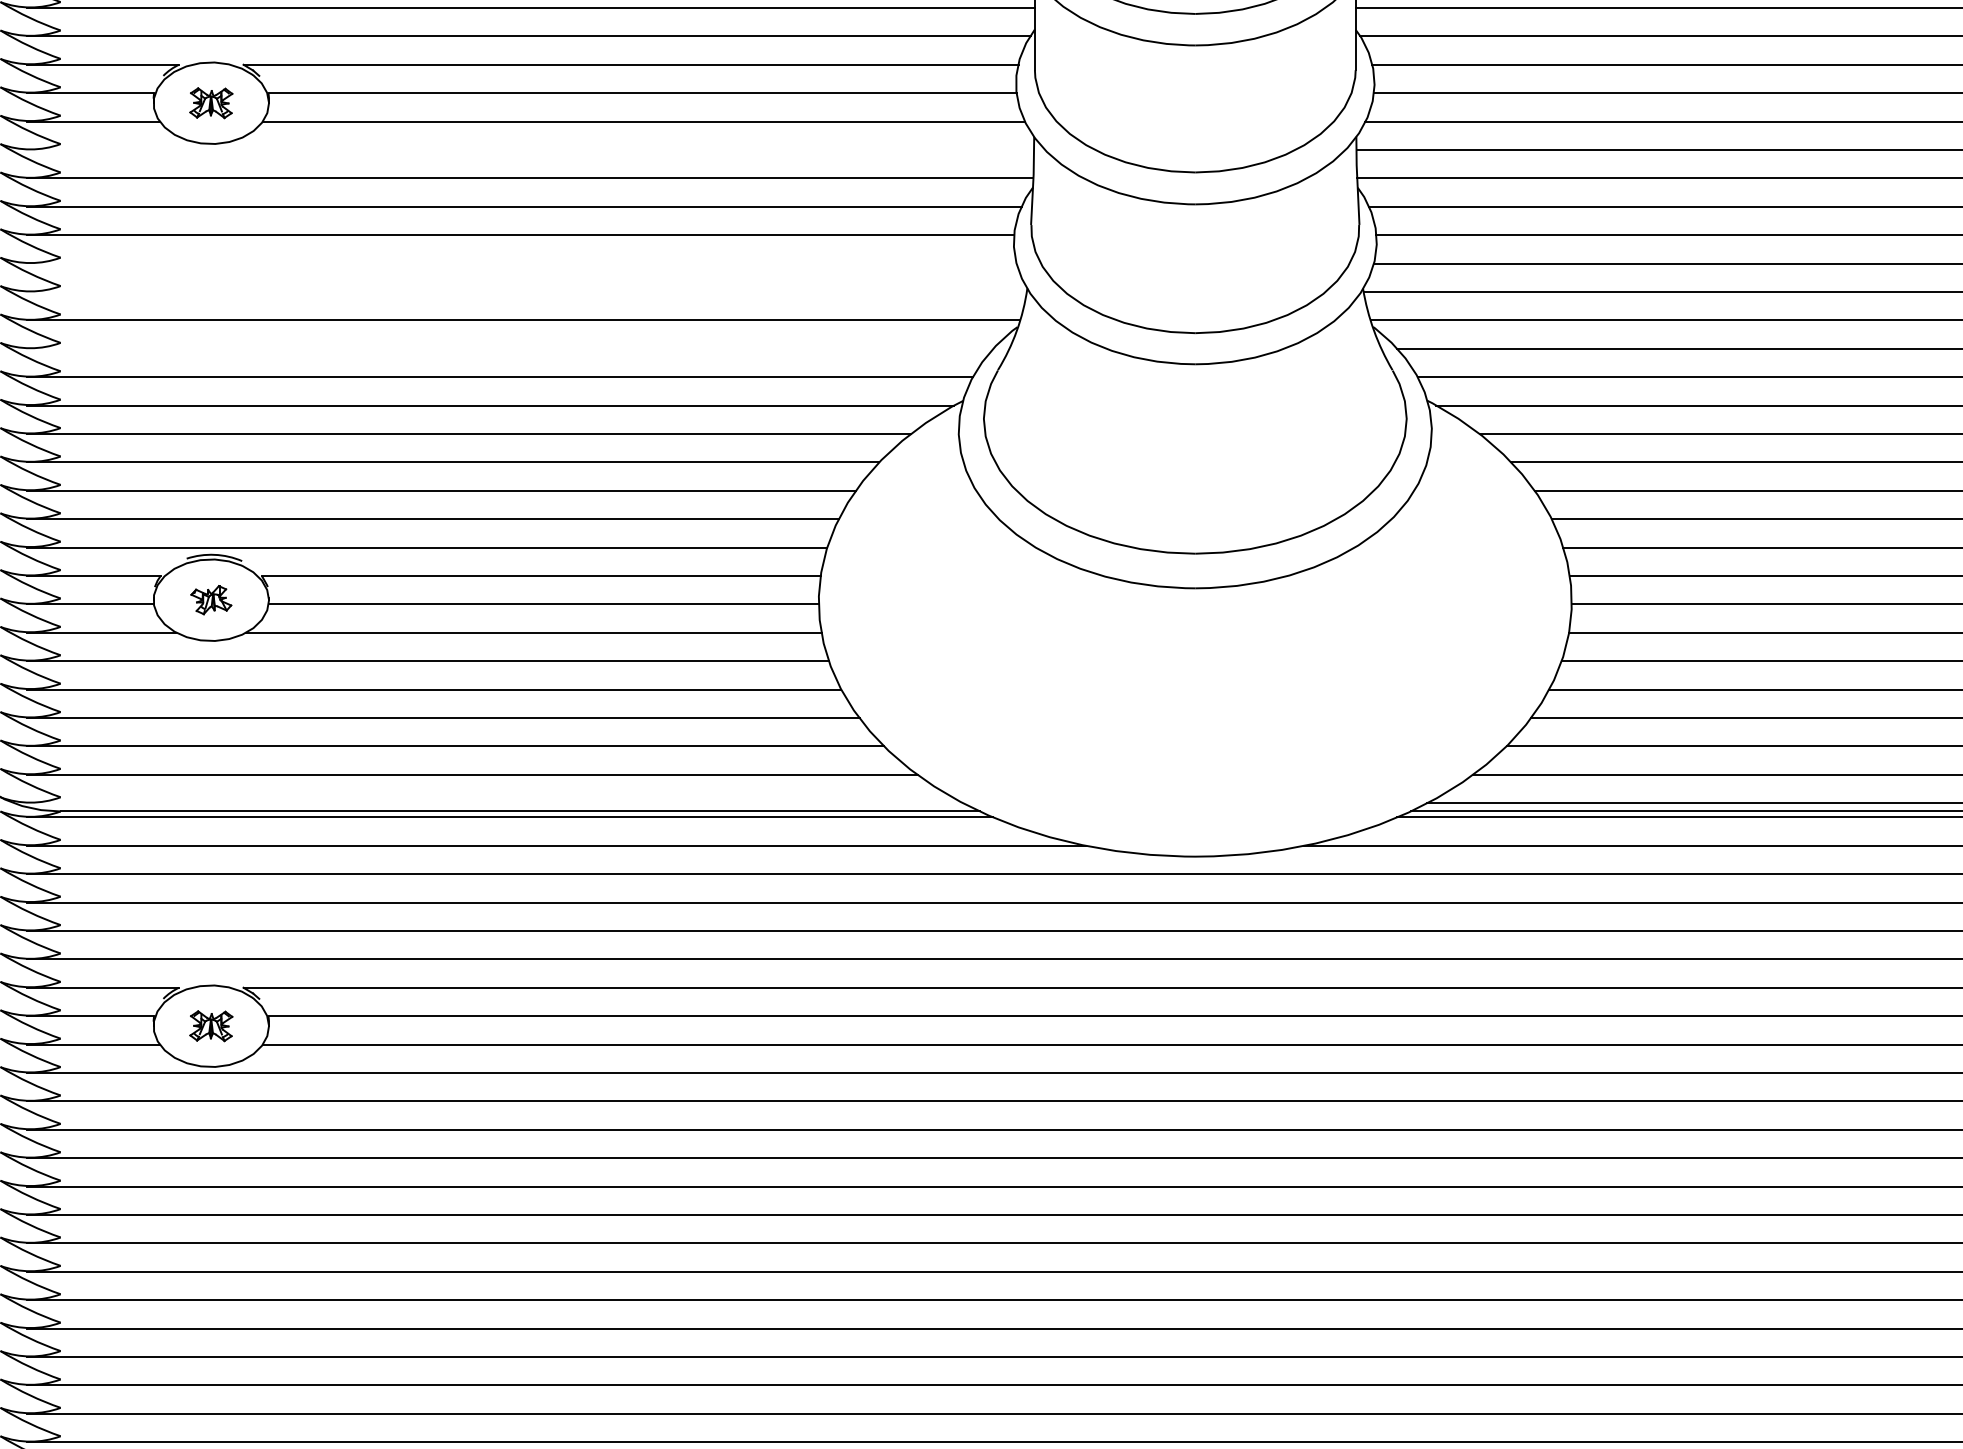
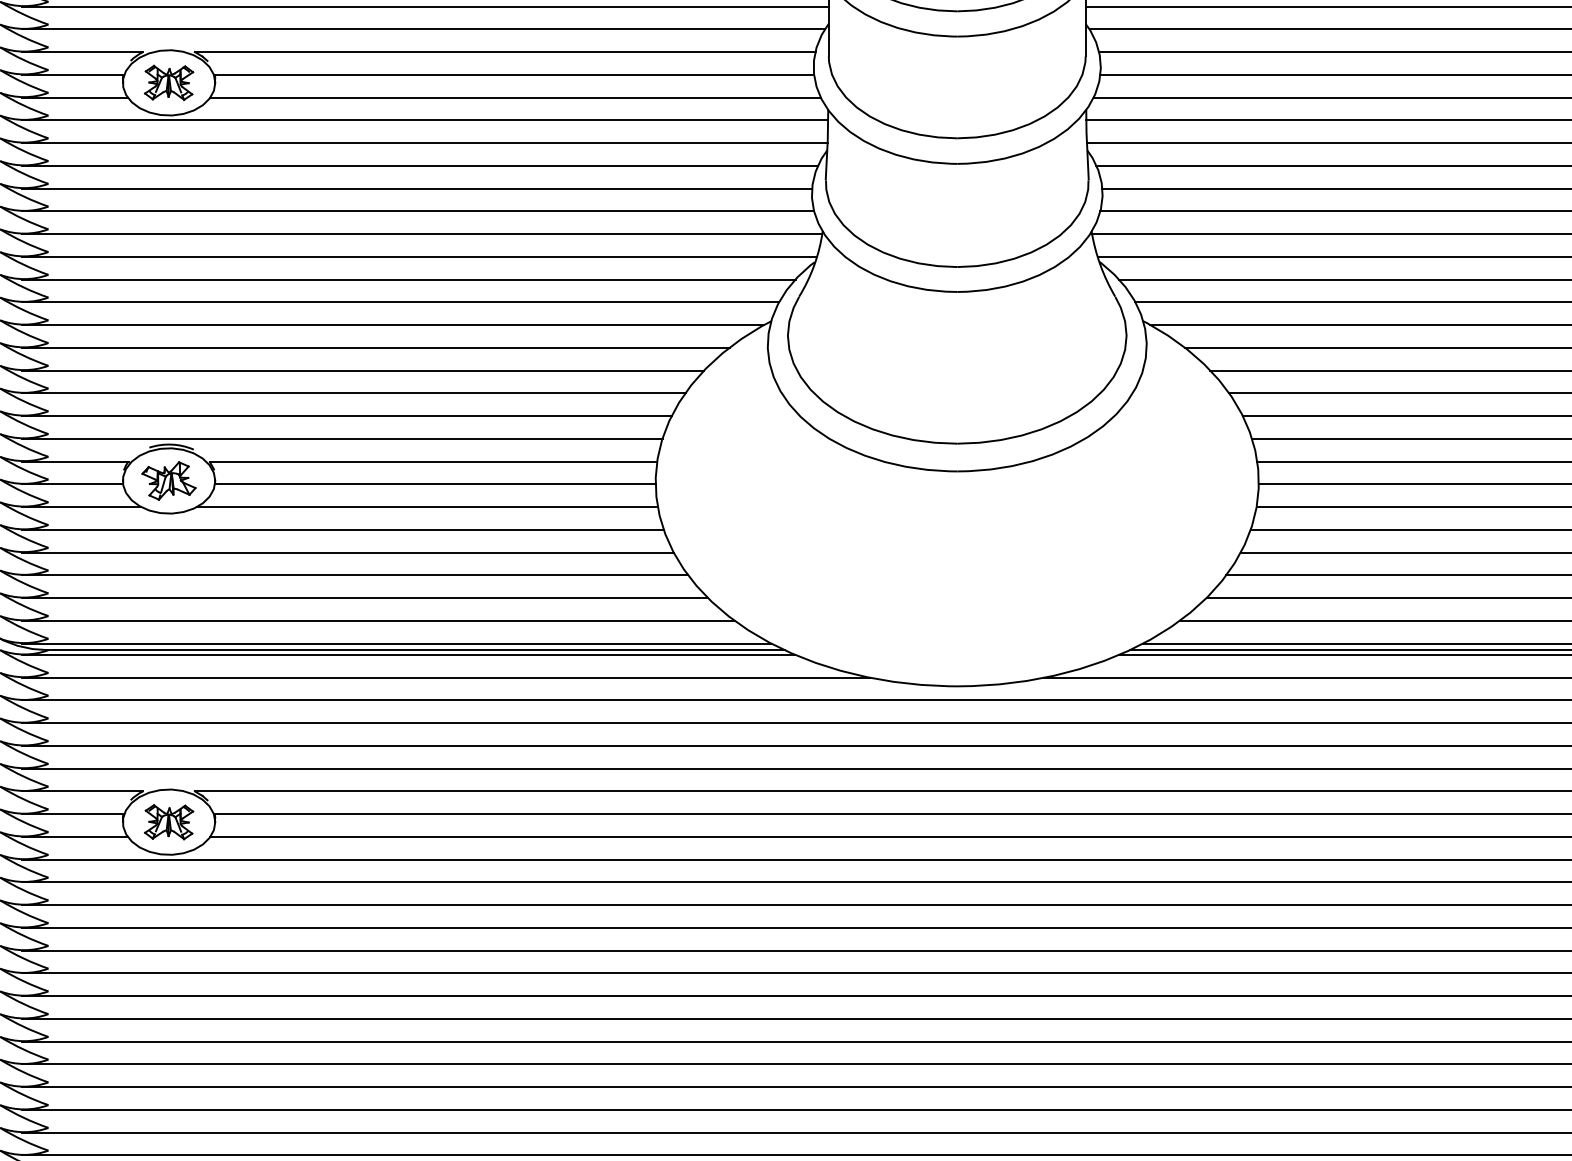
part: (211, 102) -> (169, 82), size x1.43
line: (530, 149) -> (424, 119), added
line: (521, 263) -> (417, 211), added
line: (526, 291) -> (421, 233), added
line: (510, 348) -> (408, 279), added
part: (211, 599) -> (169, 480), size x1.67
line: (495, 803) -> (396, 643), added
part: (211, 1025) -> (169, 821), size x1.43

